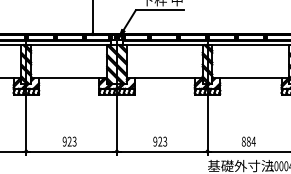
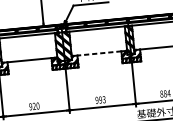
line: (164, 78) -> (99, 53), solid -> dashed
text: (74, 141) -> (37, 105), 923 -> 920
text: (160, 141) -> (100, 99), 923 -> 993

